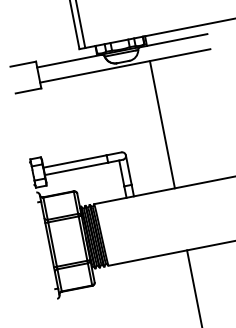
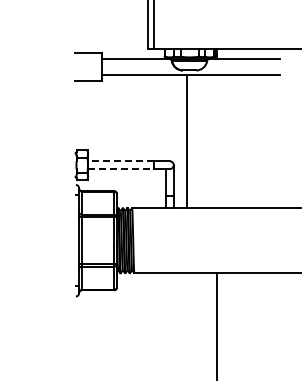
line: (162, 124) -> (186, 141), moved
line: (74, 161) -> (120, 161), solid -> dashed
line: (76, 169) -> (121, 169), solid -> dashed

